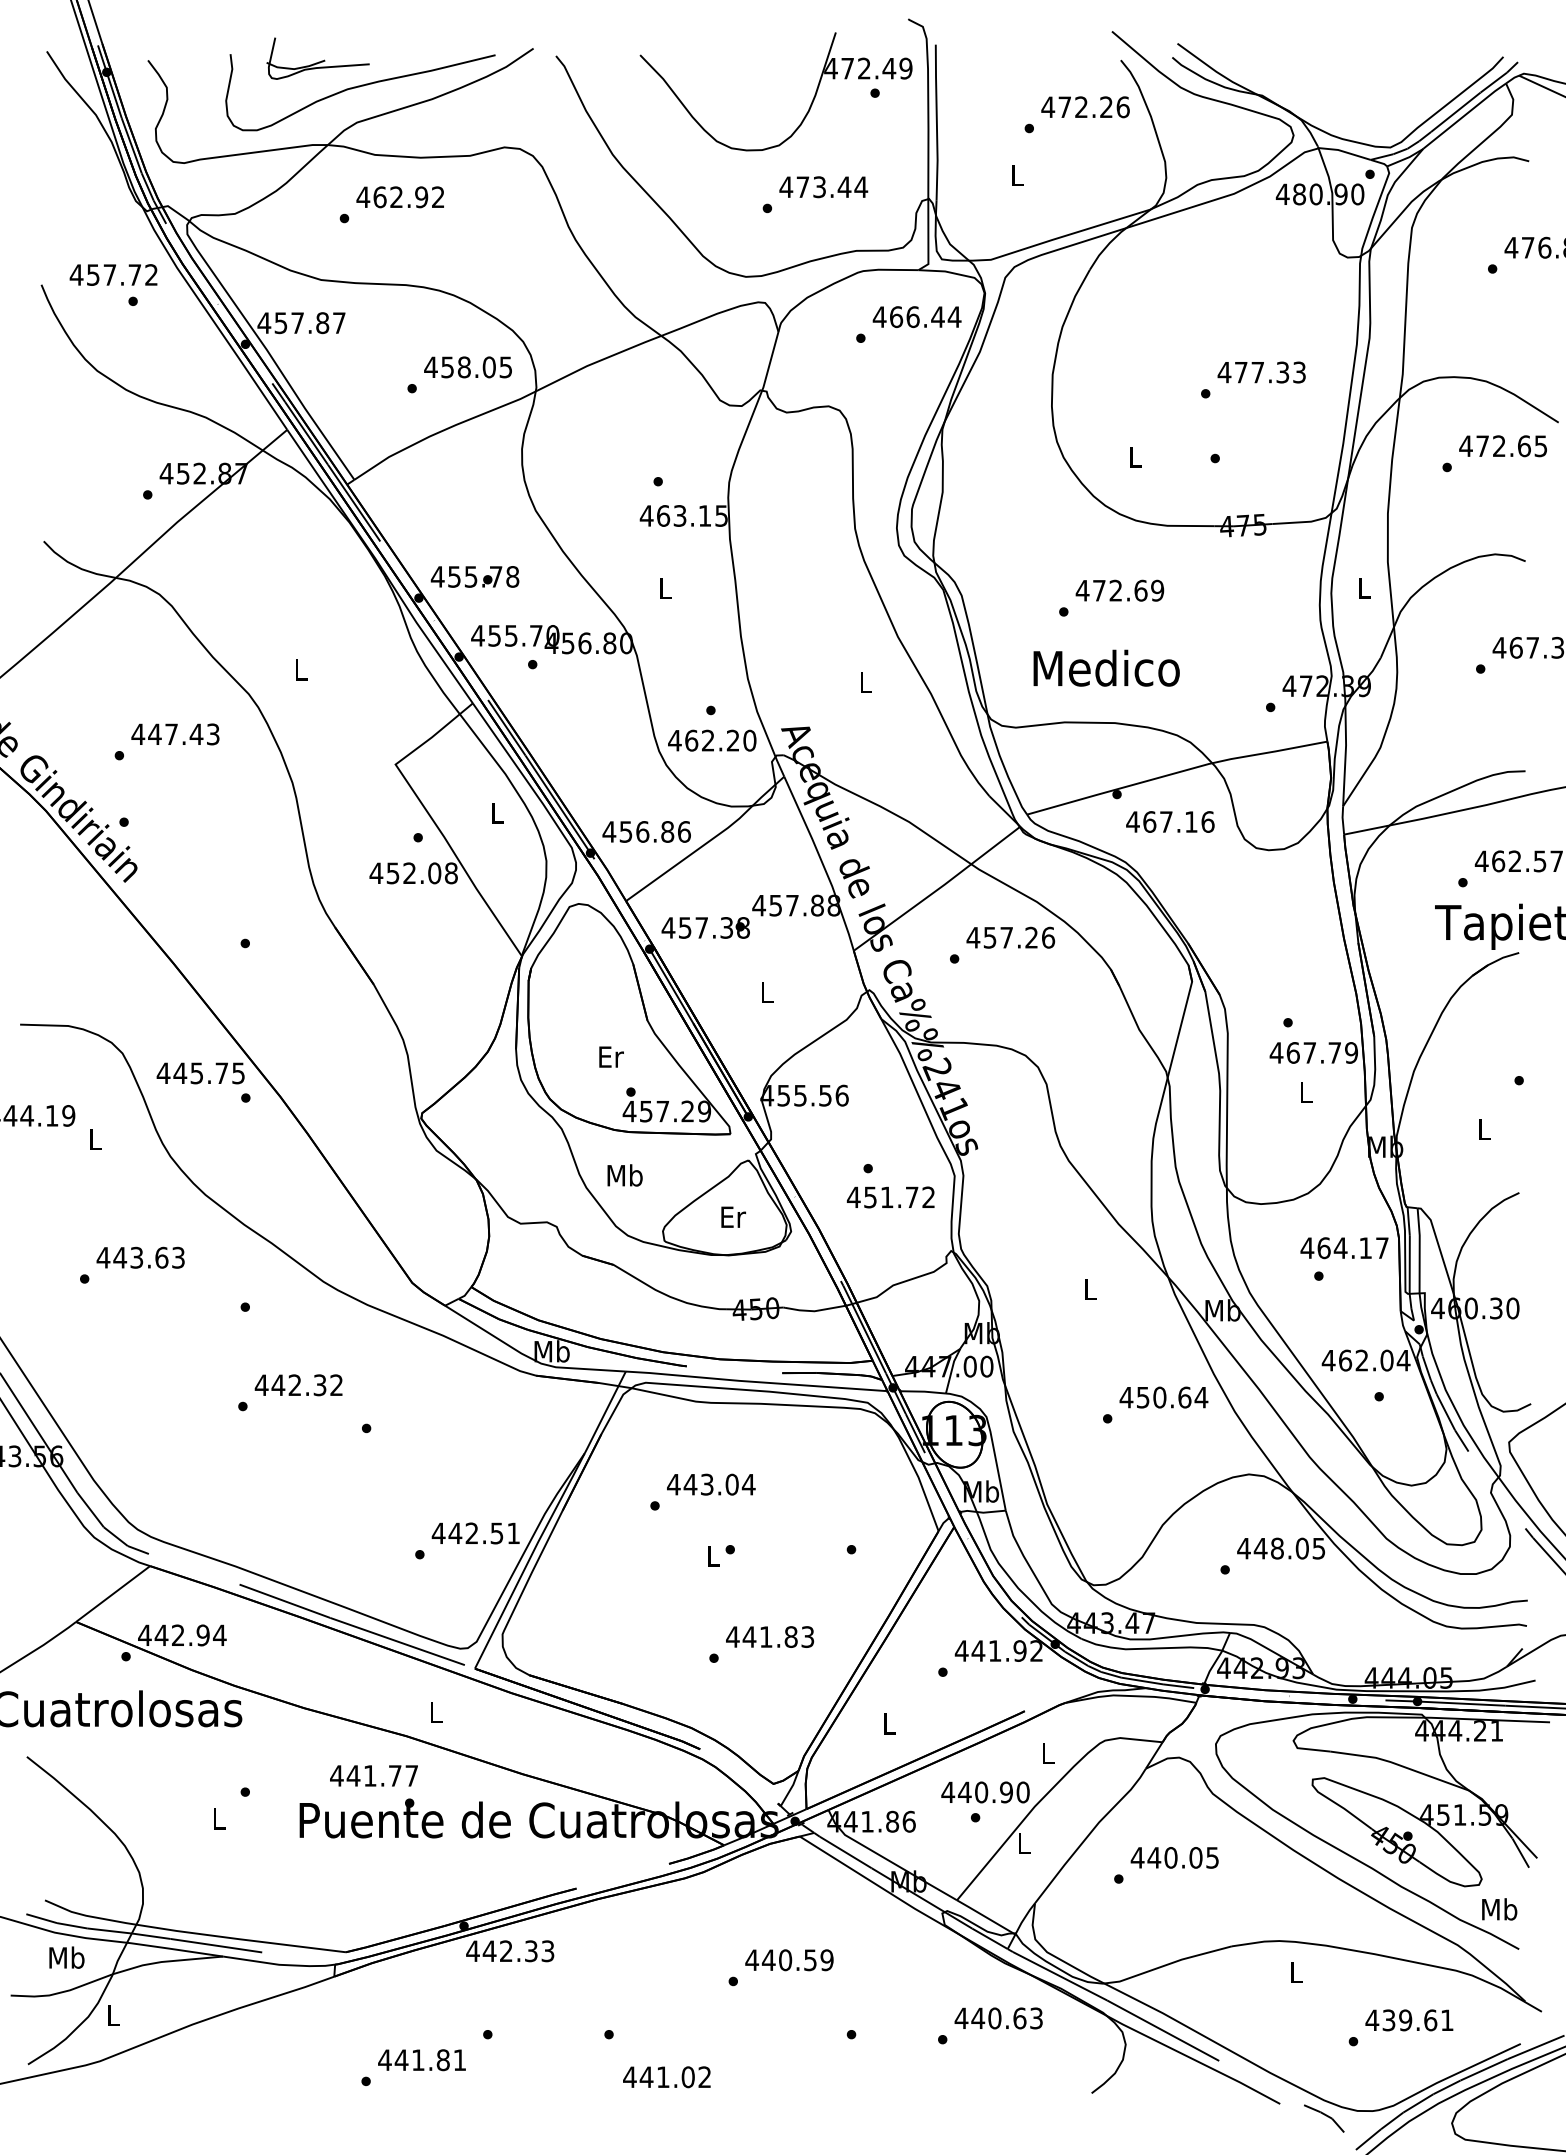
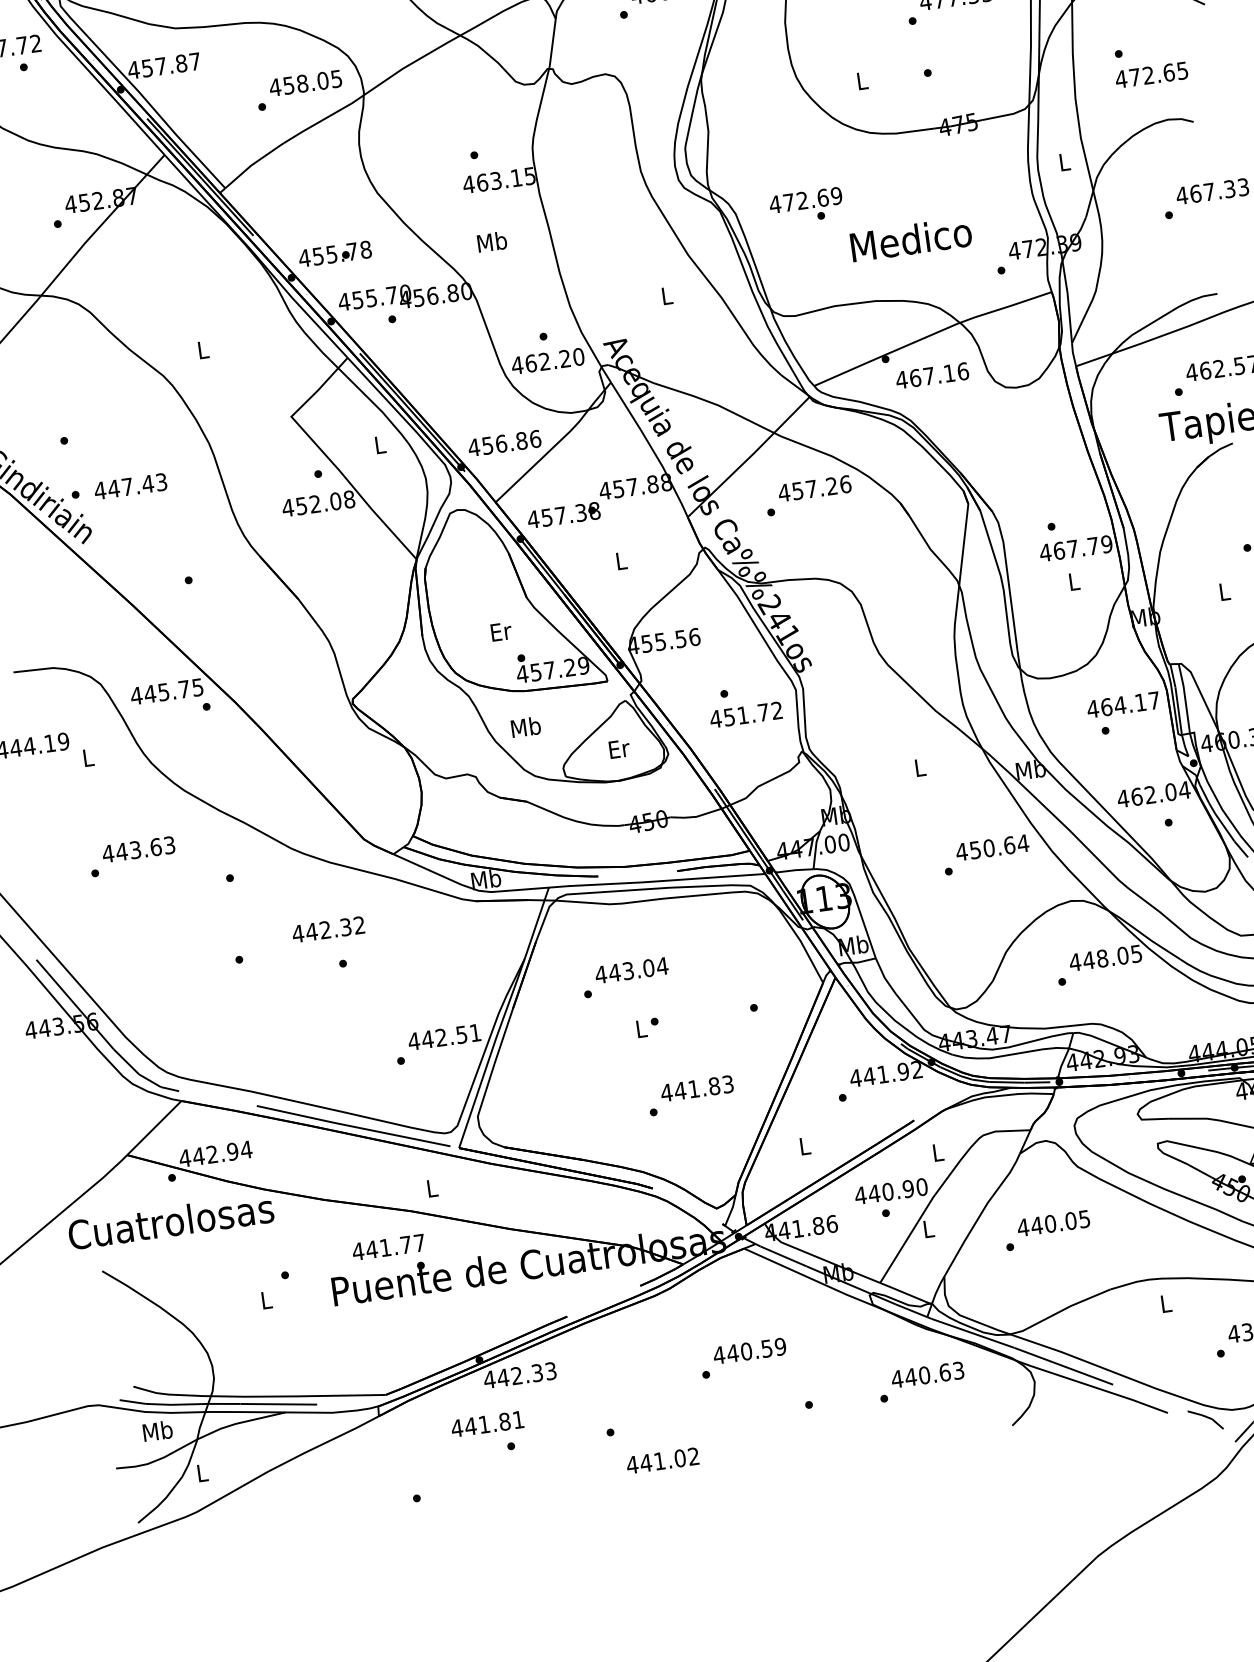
text: (1502, 446) -> (1151, 75), moved
text: (664, 588) -> (491, 242), L -> Mb
text: (1119, 590) -> (805, 200), moved
text: (1106, 667) -> (910, 238), moved
text: (175, 734) -> (130, 486), moved
text: (298, 1385) -> (328, 929), moved
text: (421, 2060) -> (487, 1424), moved

